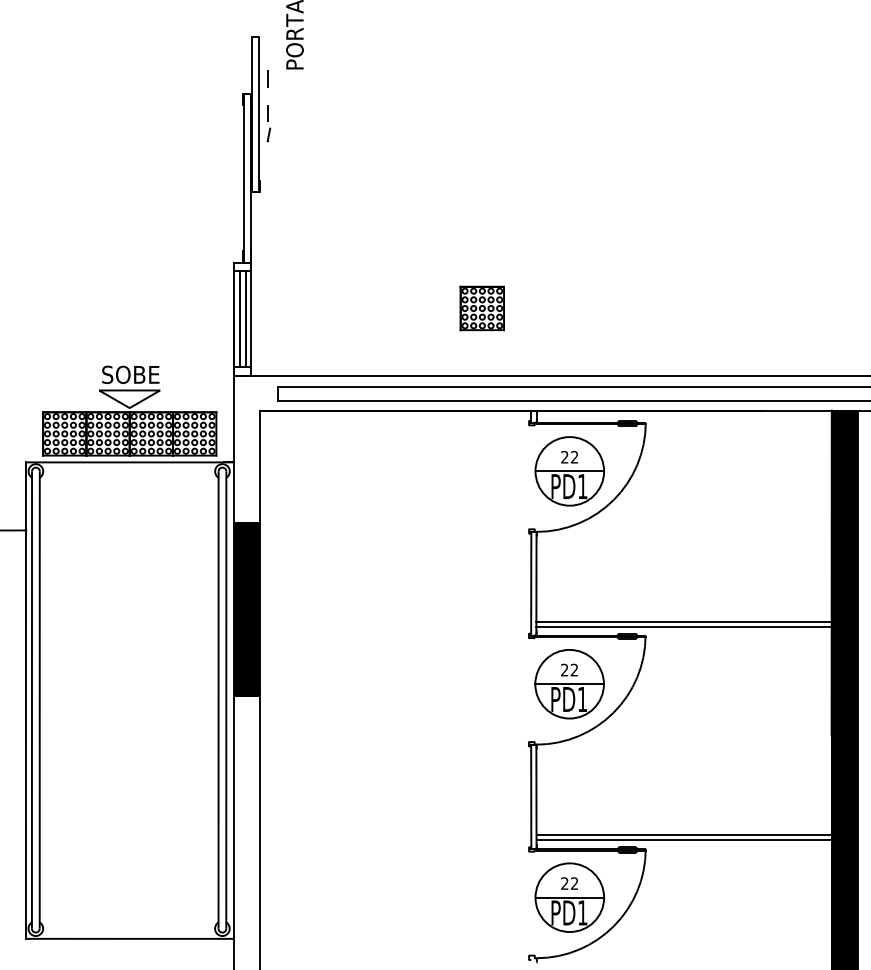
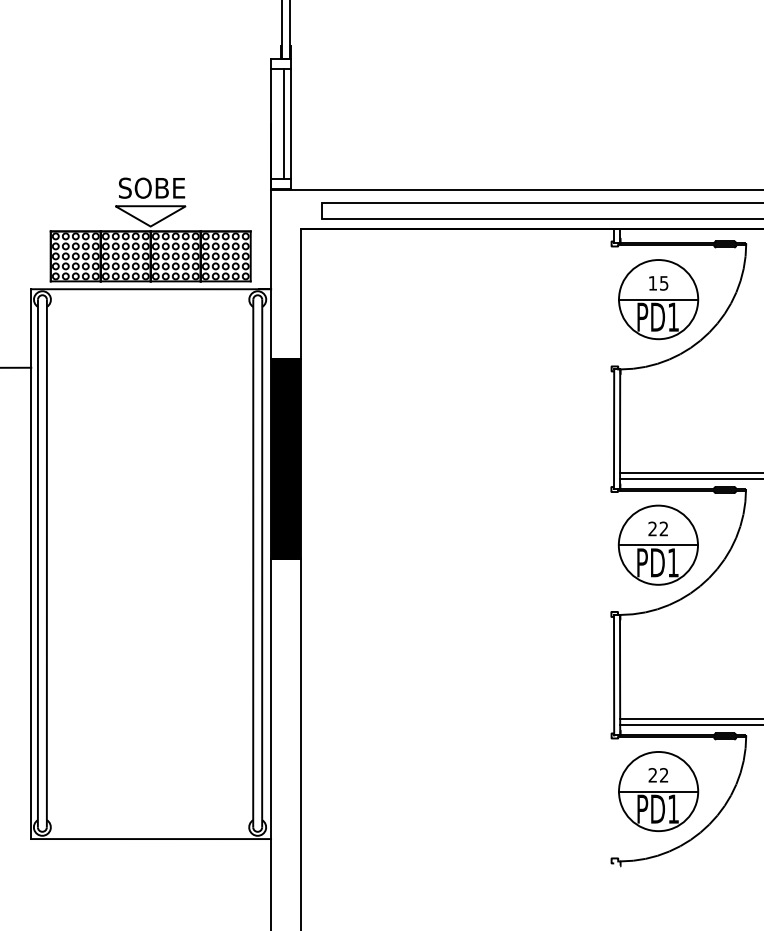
part: (481, 308) -> (556, 111), removed
line: (240, 319) -> (278, 124), removed
text: (569, 456) -> (658, 282), 22 -> 15

